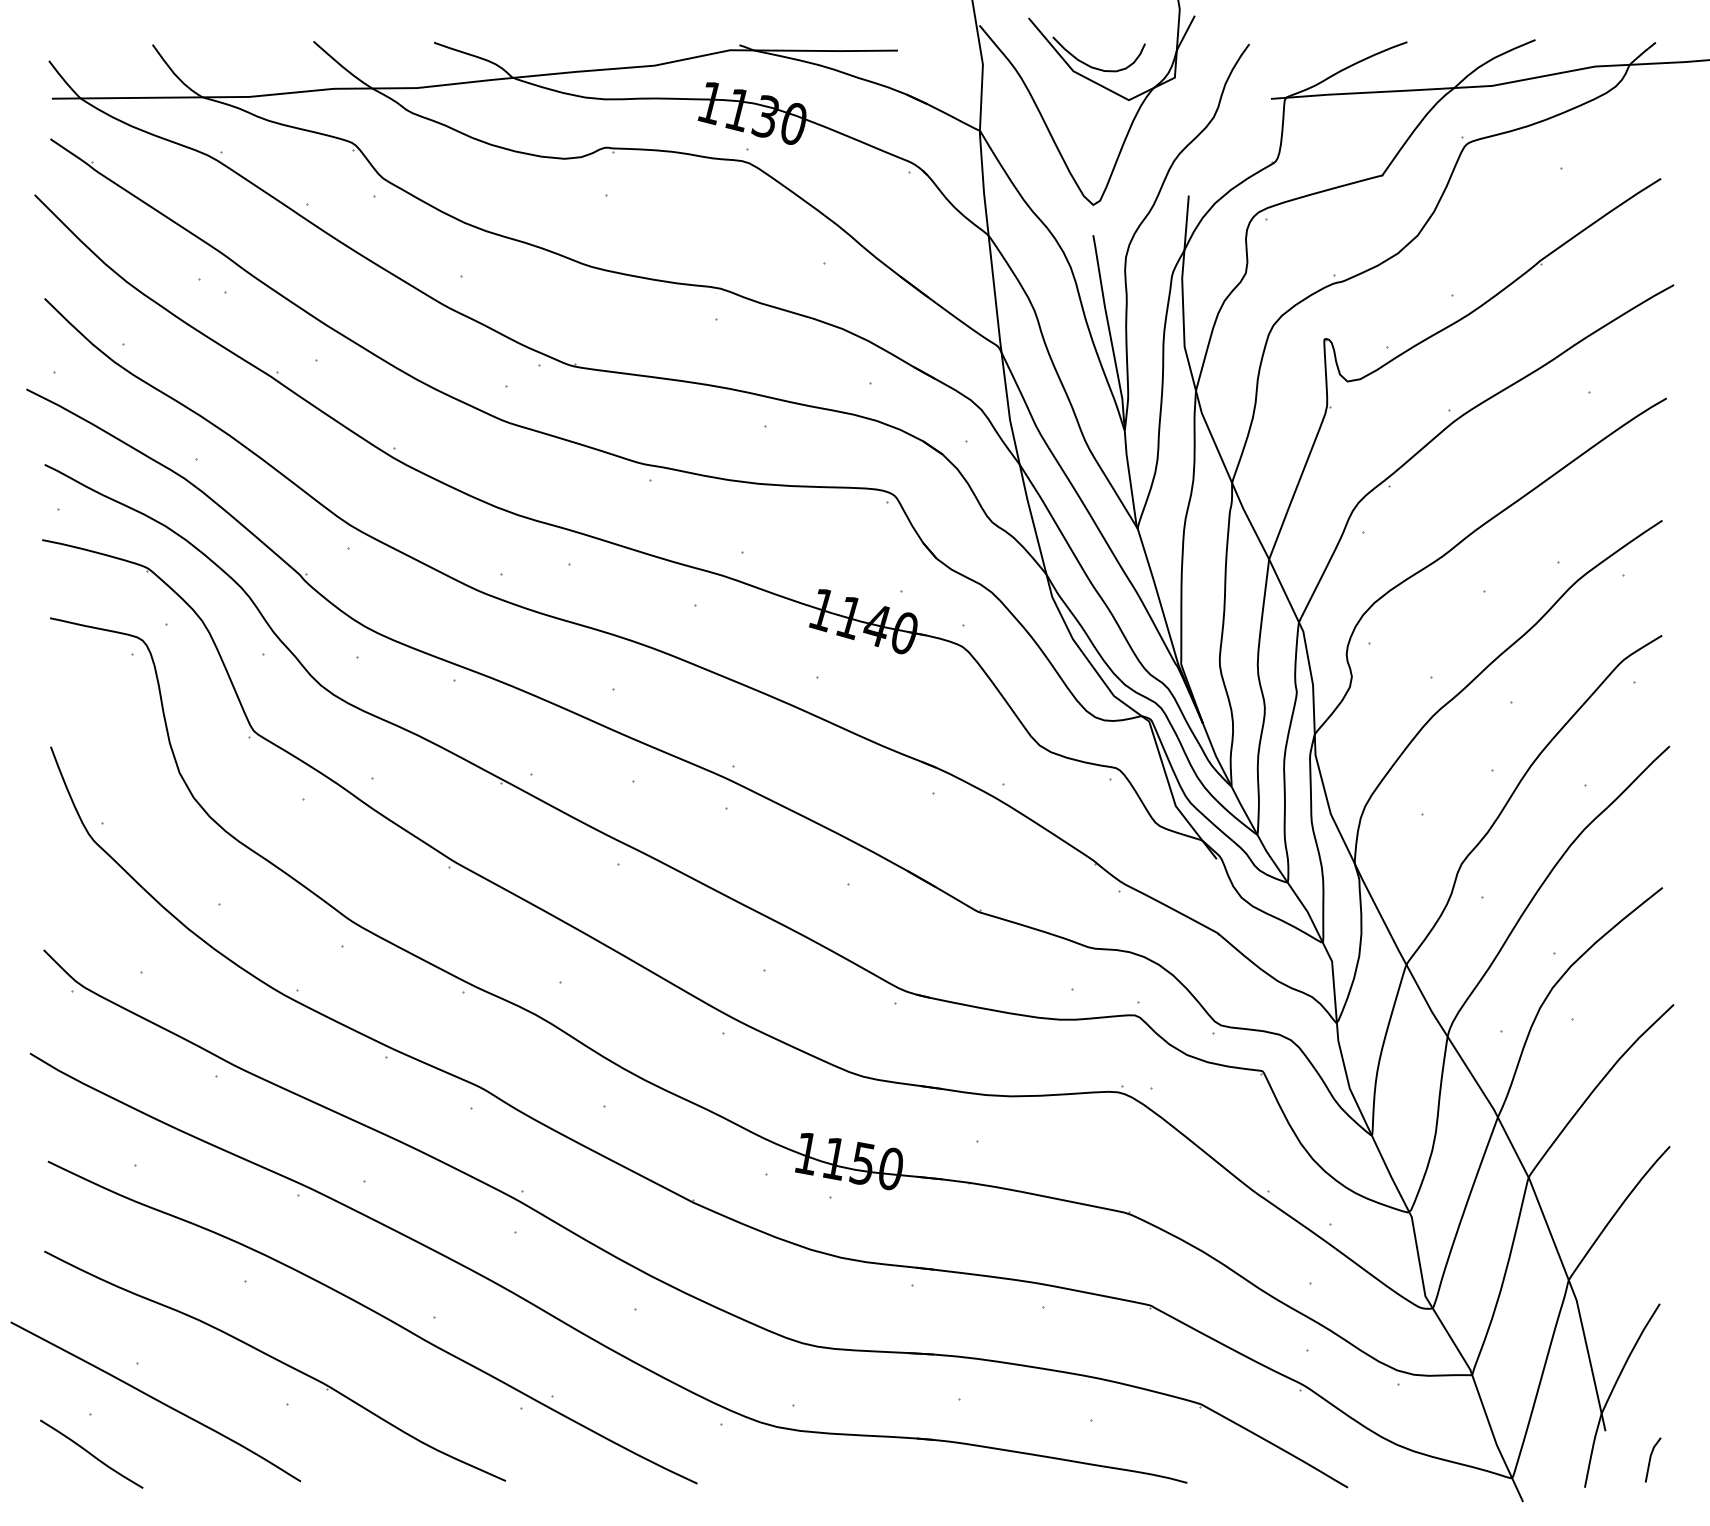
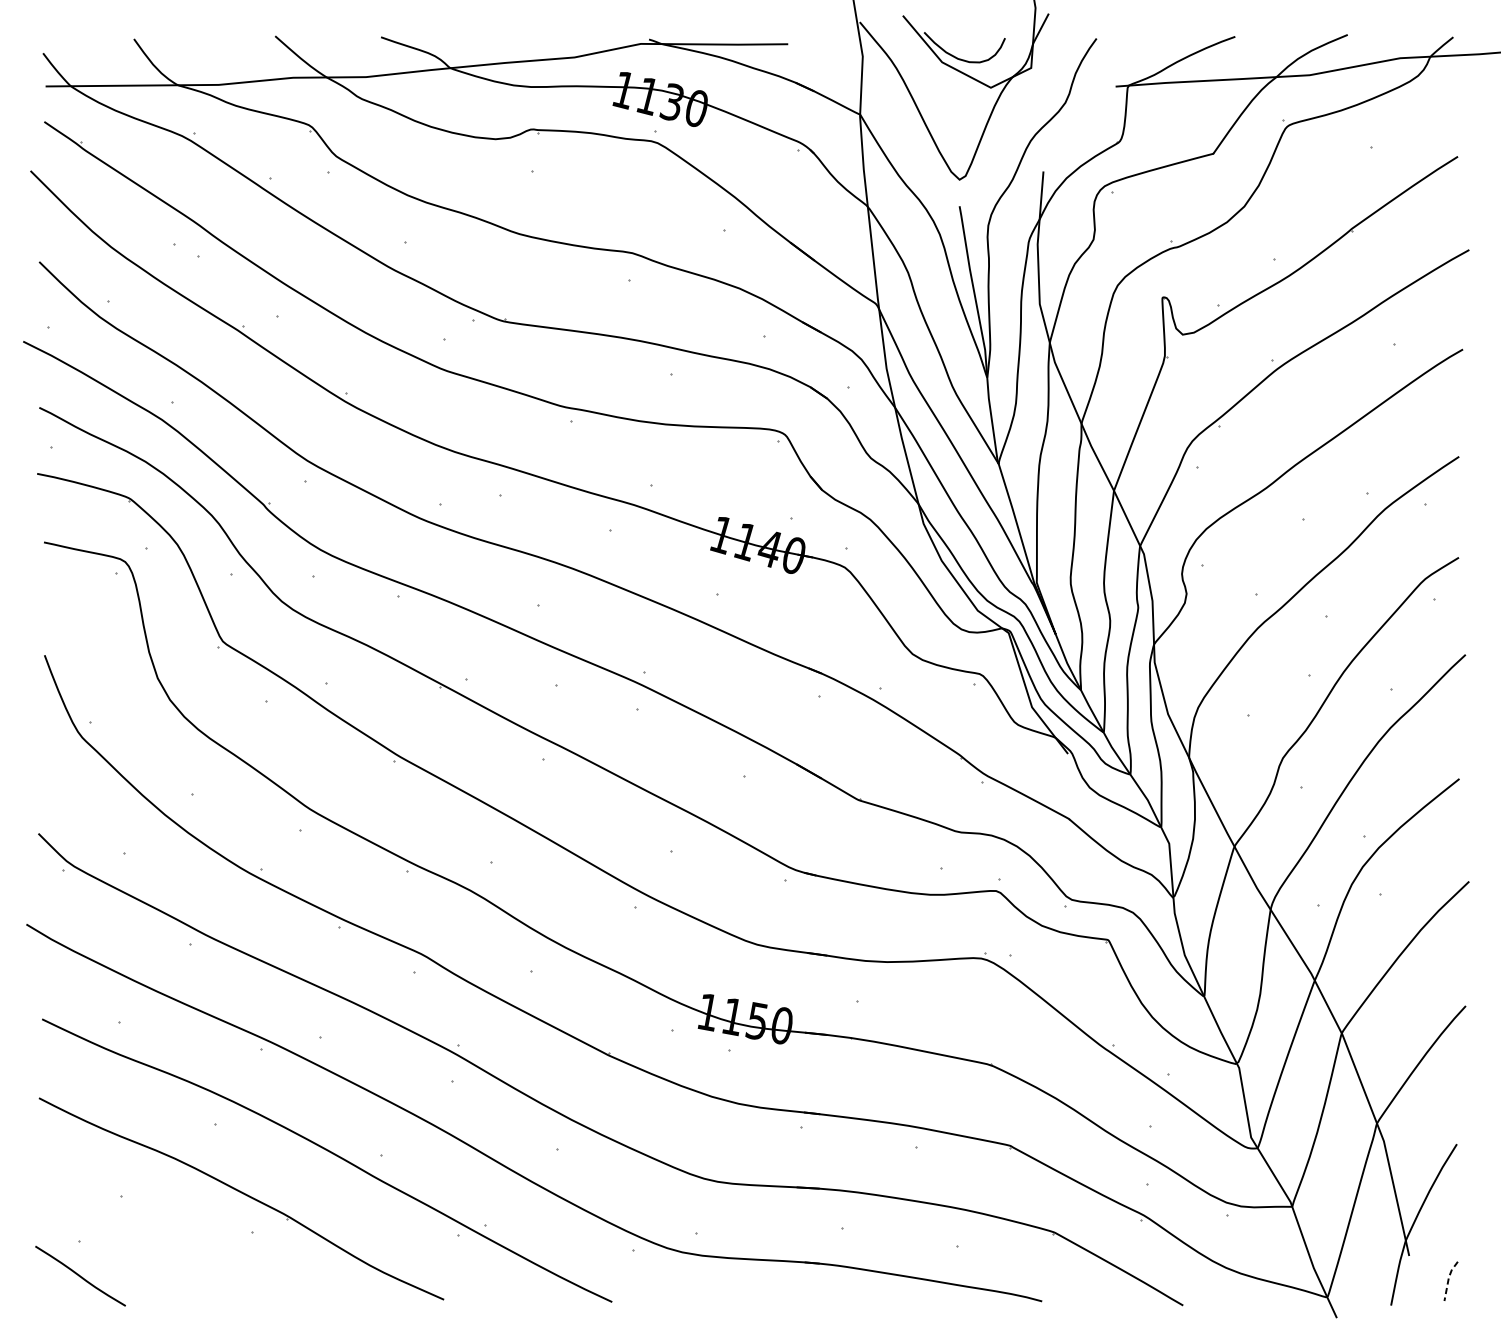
curve: (155, 1400) -> (136, 1229), removed
line: (1650, 1457) -> (1448, 1279), solid -> dashed

